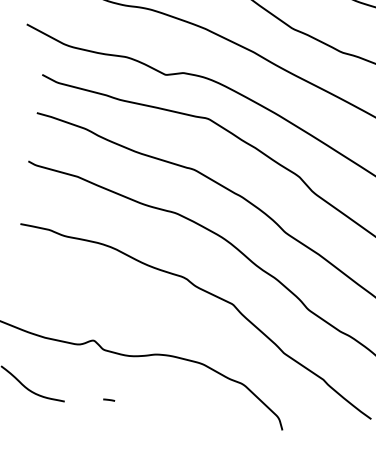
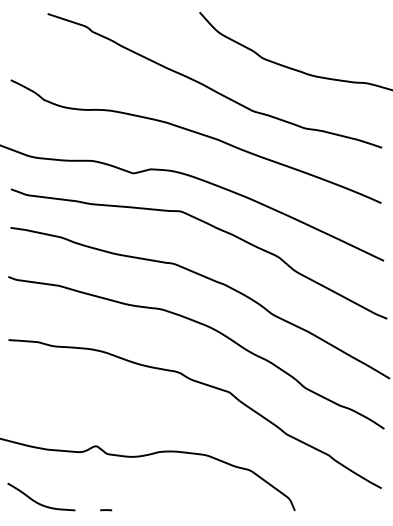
line: (109, 400) -> (106, 510), moved

